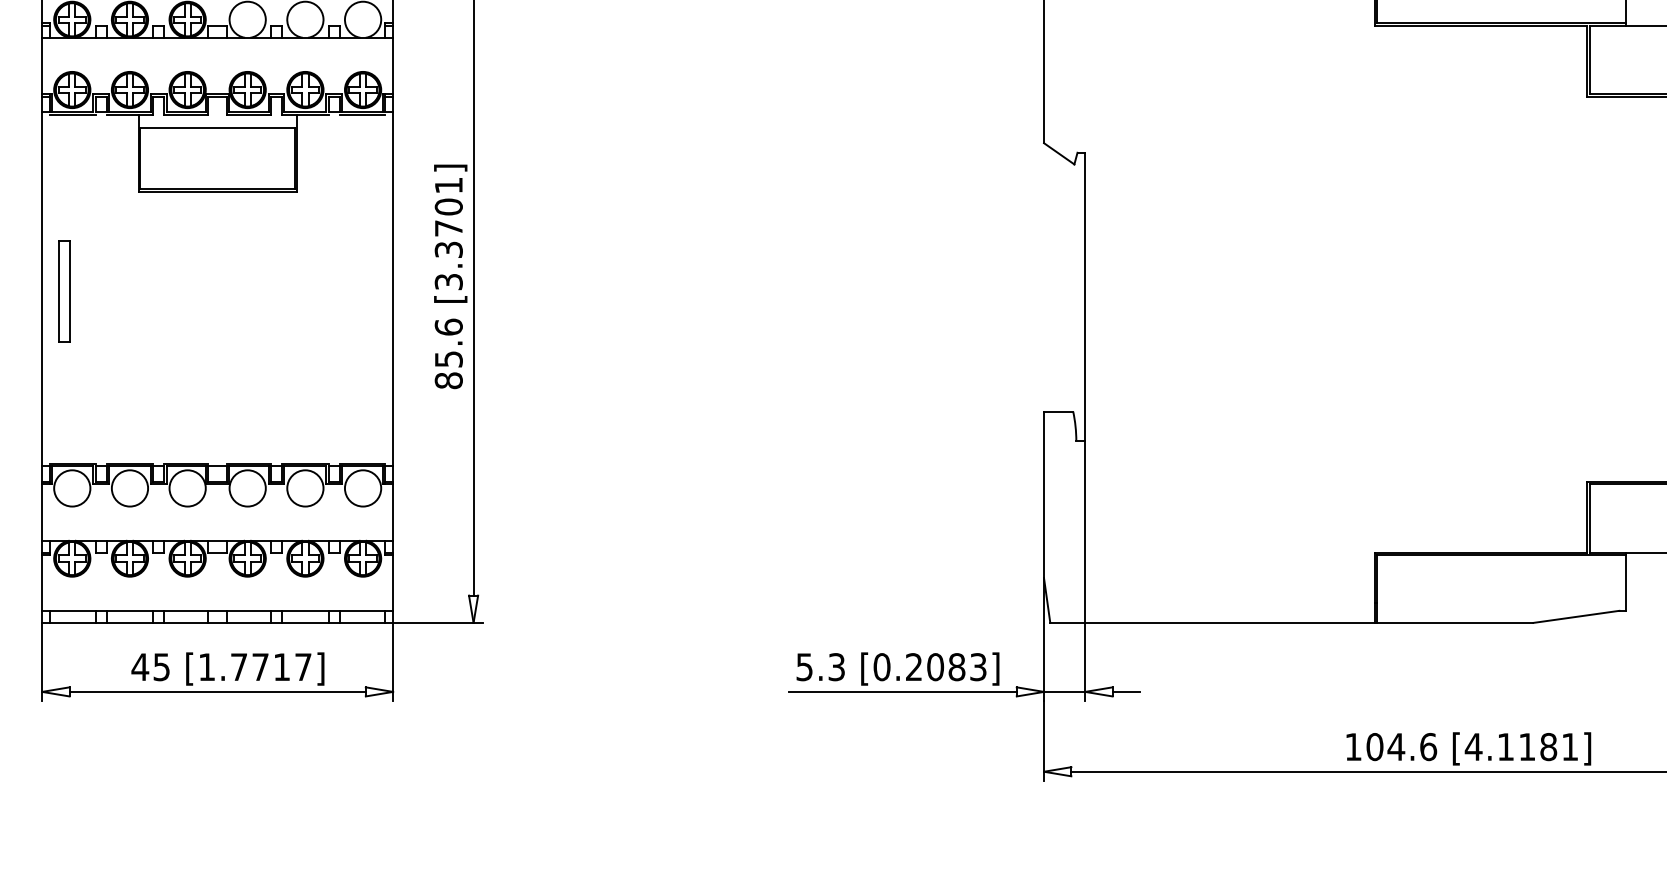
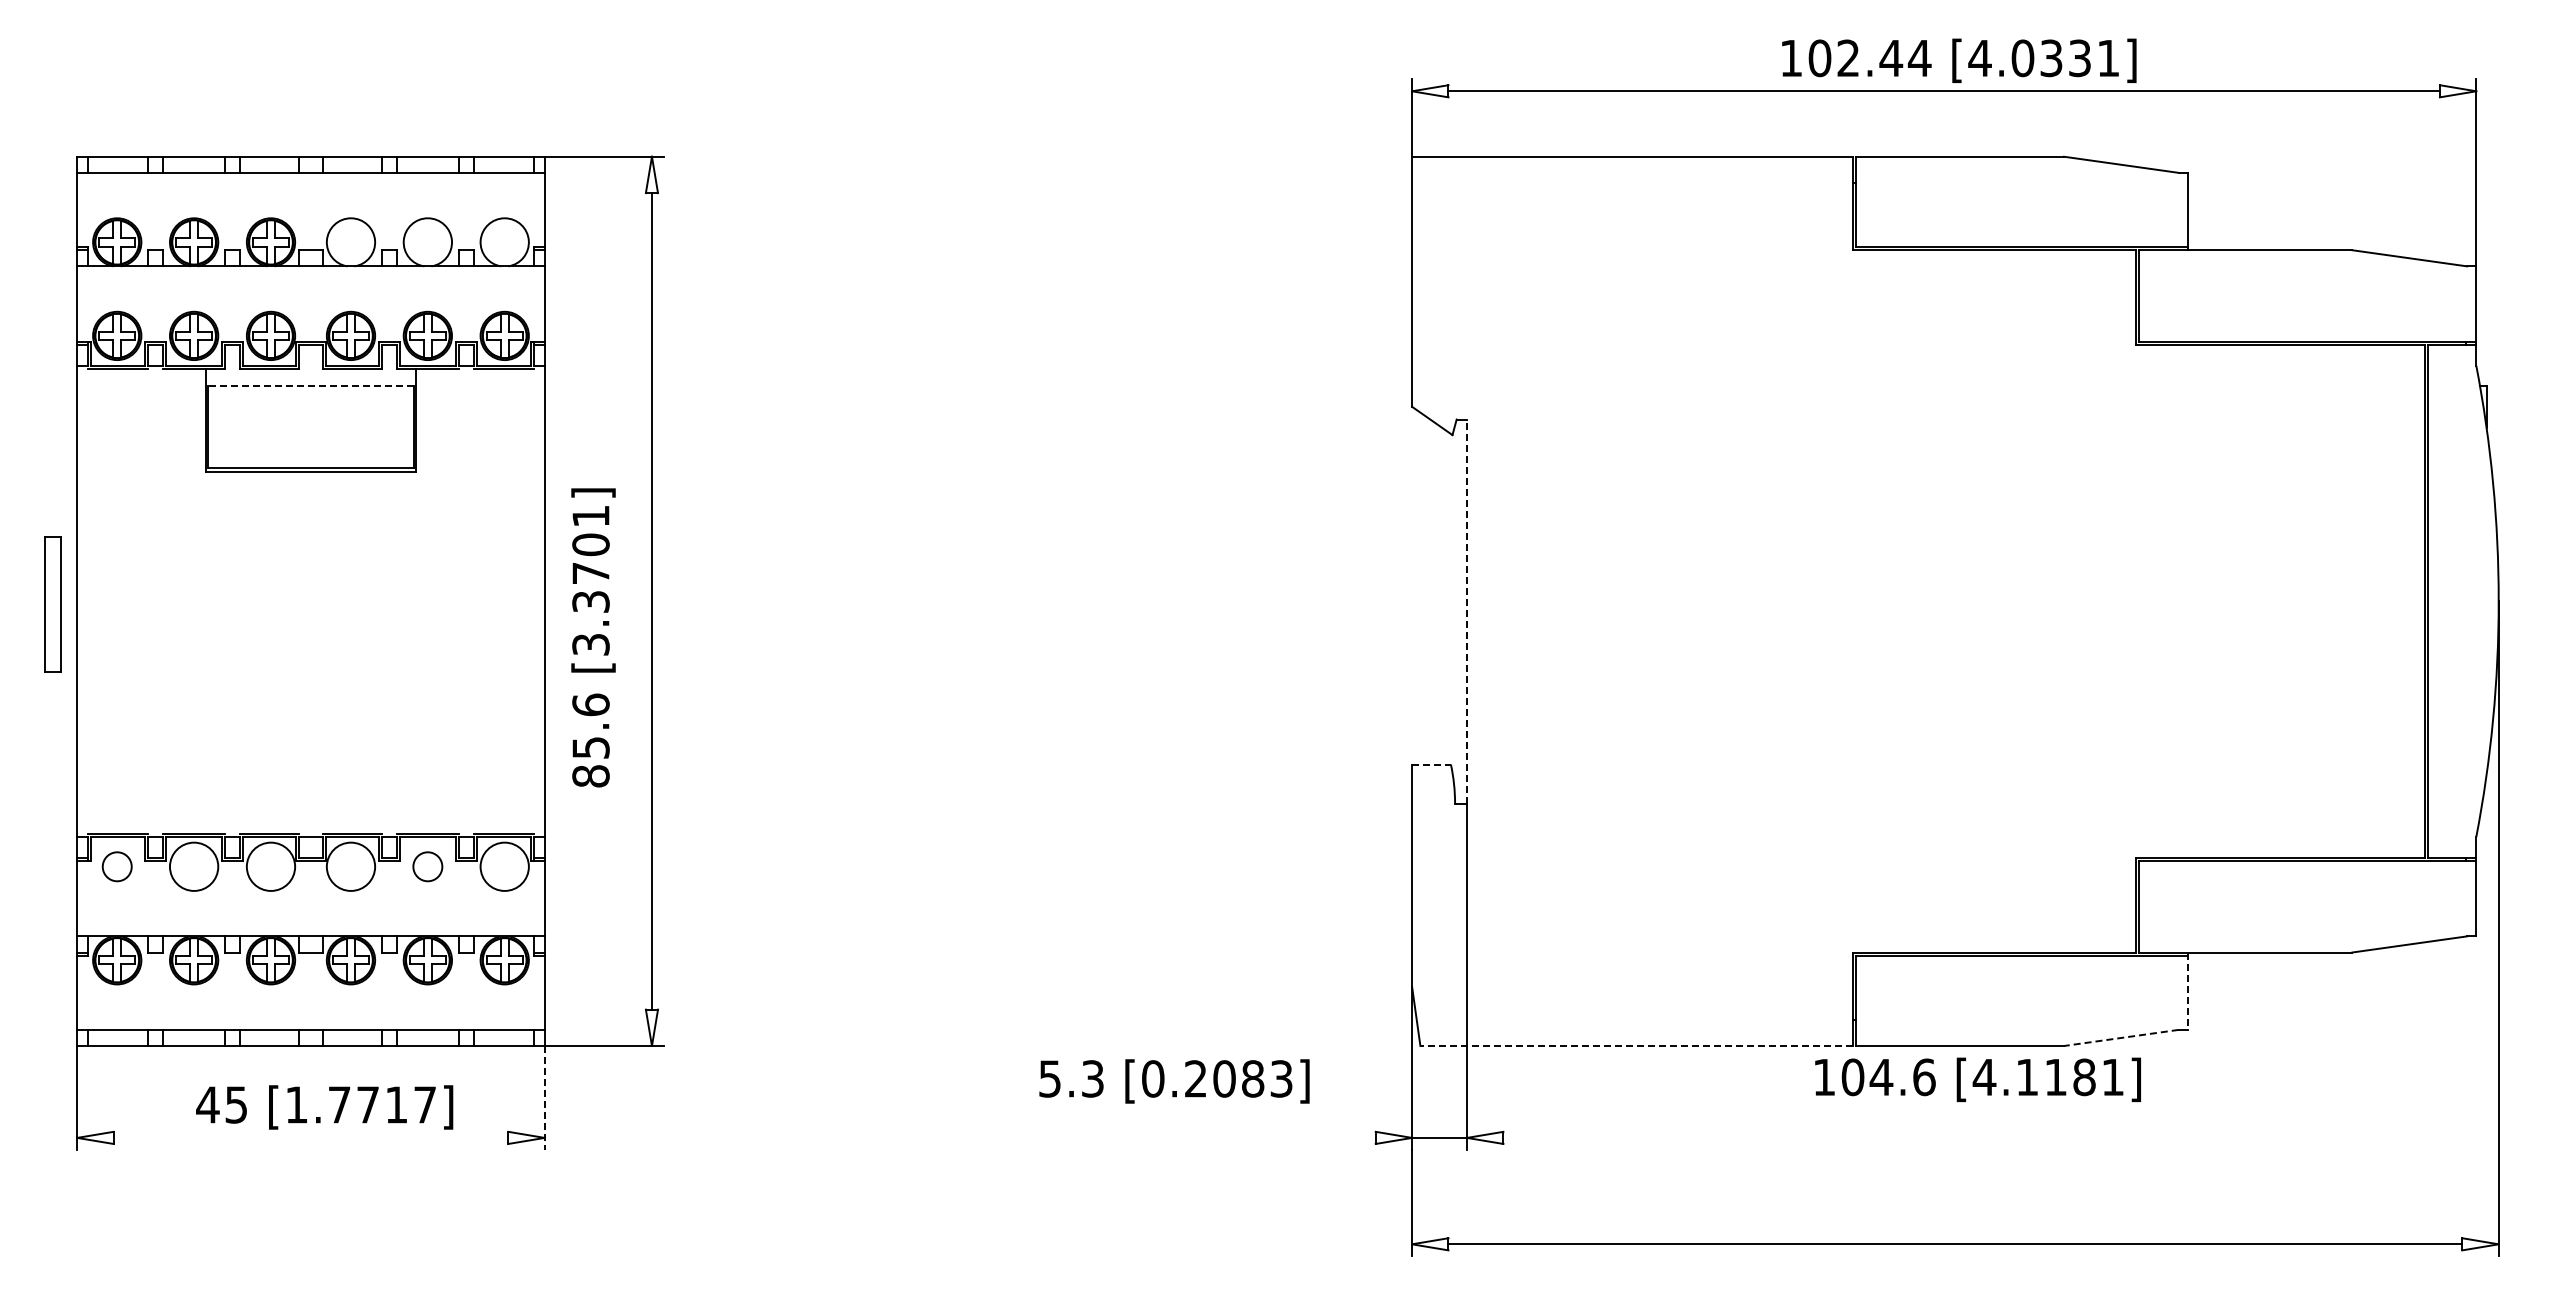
line: (217, 127) -> (310, 386), solid -> dashed
text: (450, 276) -> (593, 637), moved
part: (64, 291) -> (52, 604), moved
line: (1085, 296) -> (1467, 611), solid -> dashed
line: (1059, 411) -> (1432, 764), solid -> dashed
circle: (72, 488) -> (117, 866), size x0.6
circle: (305, 488) -> (427, 866), size x0.6
line: (1626, 582) -> (2188, 991), solid -> dashed
line: (1576, 616) -> (2121, 1037), solid -> dashed
line: (1212, 623) -> (1636, 1046), solid -> dashed
line: (392, 661) -> (544, 1097), solid -> dashed
text: (898, 669) -> (1174, 1081), moved
line: (217, 691) -> (310, 1137), removed
line: (902, 691) -> (1223, 1137), removed
line: (1126, 691) -> (1521, 1137), removed
text: (1468, 748) -> (1977, 1079), moved

